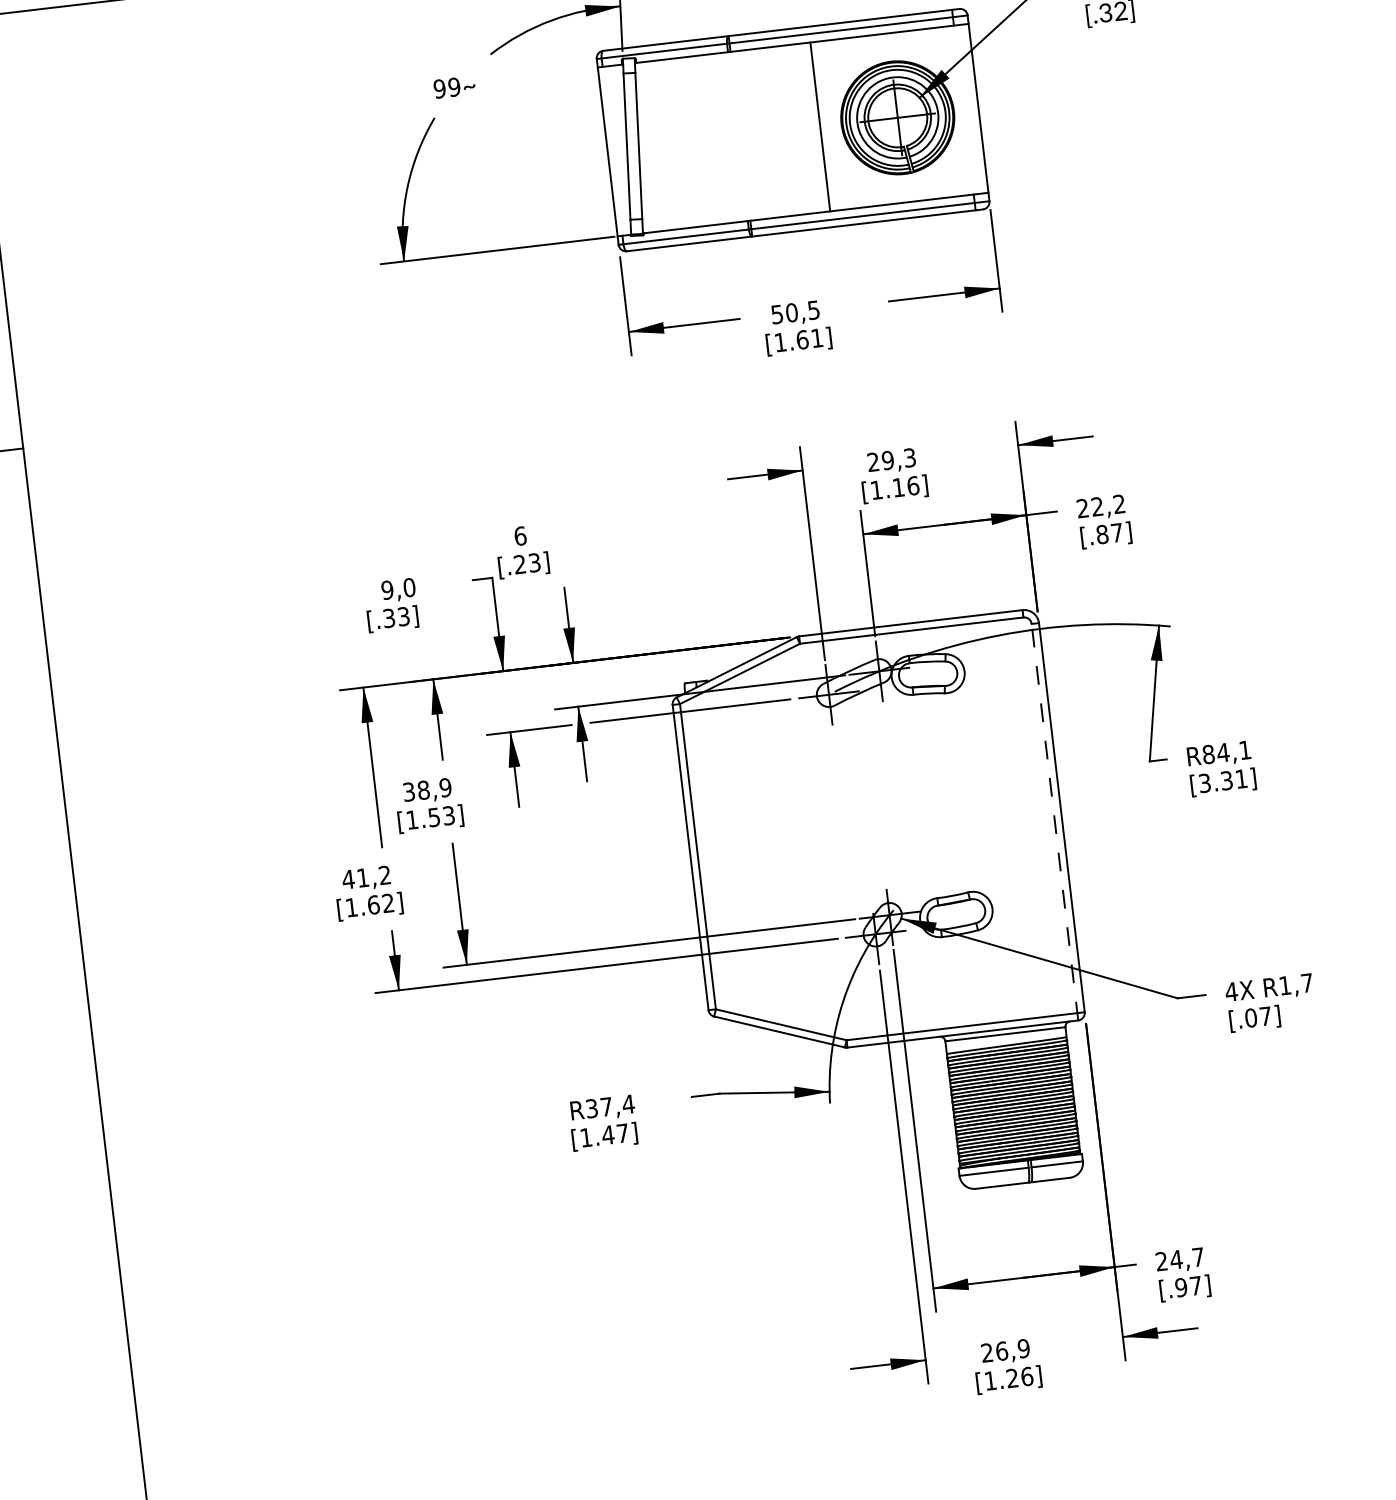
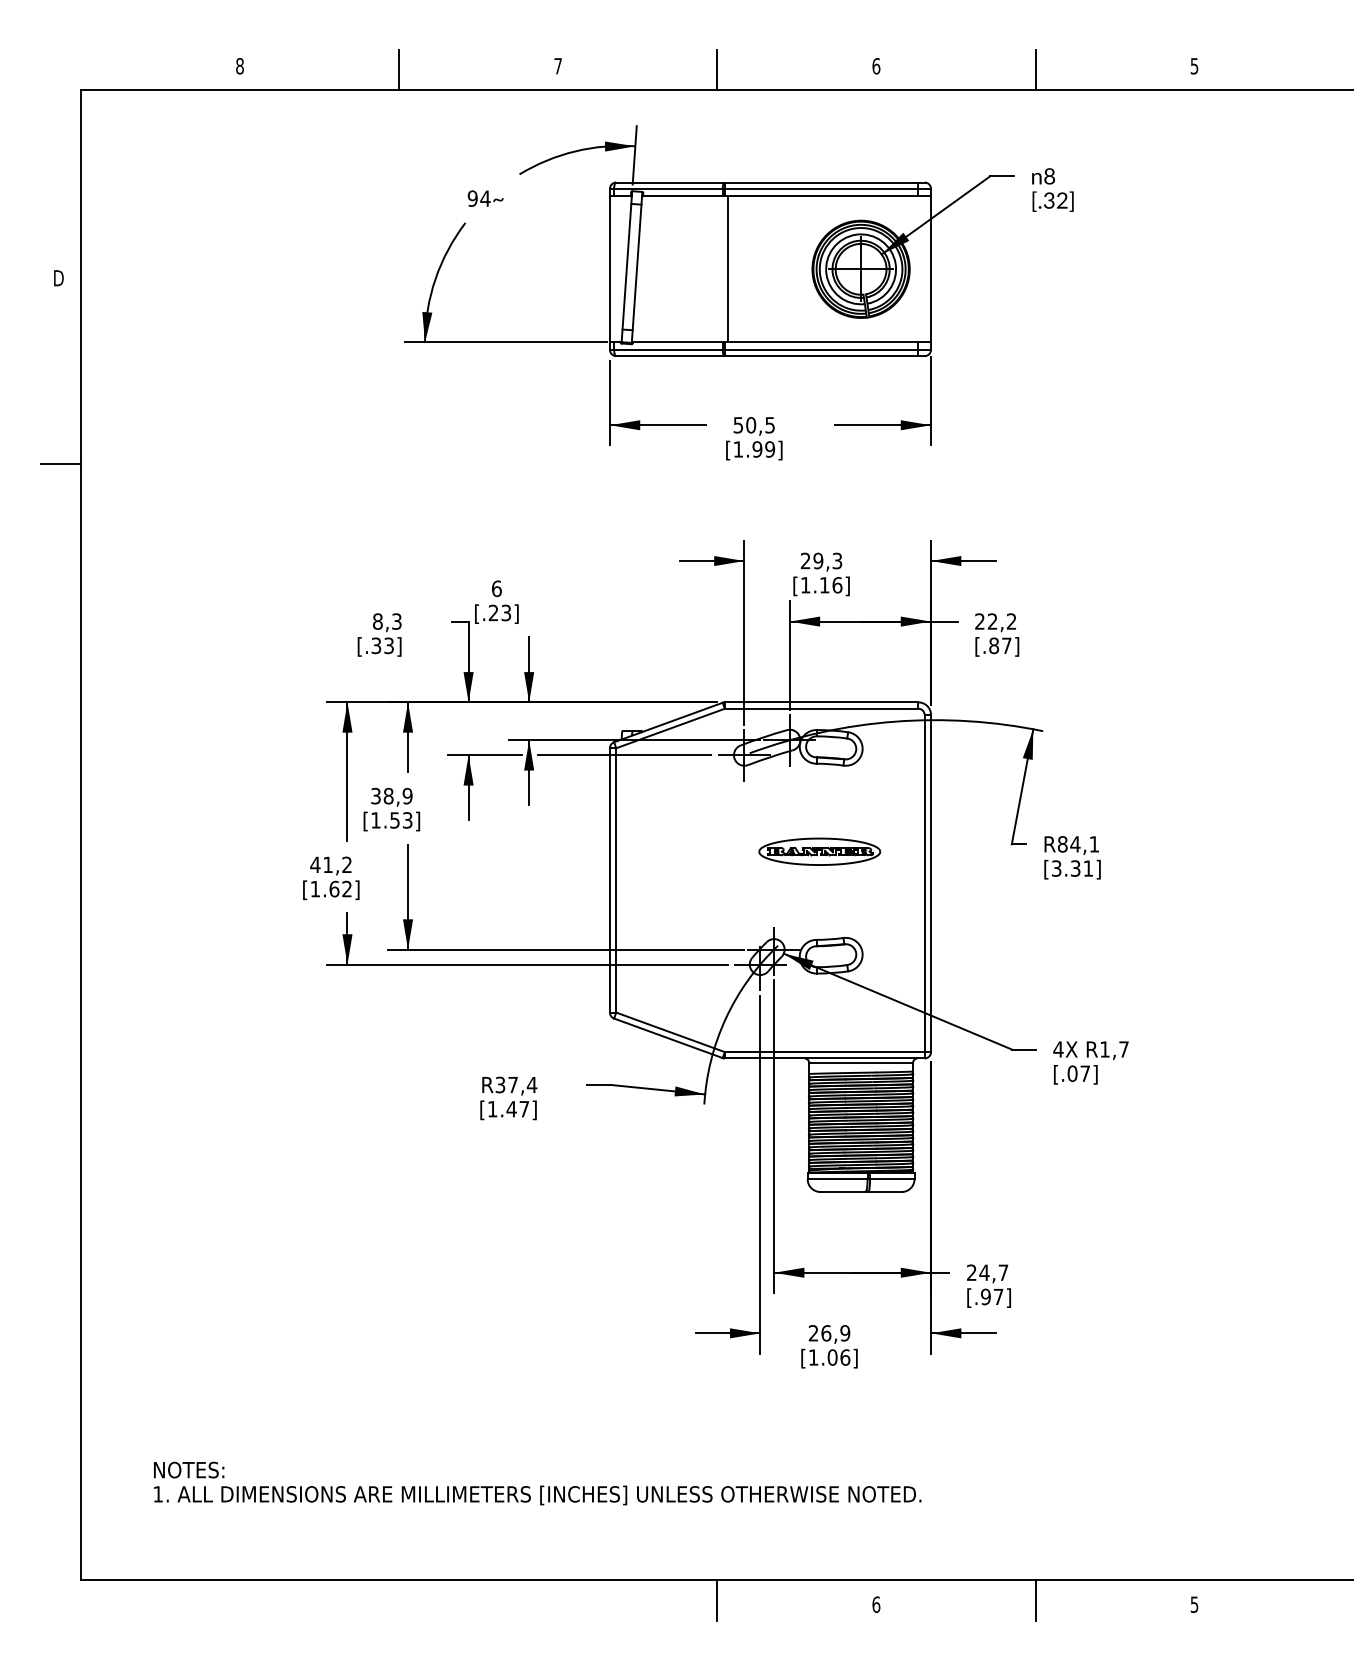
text: (454, 87) -> (485, 198), 99 -> 94
line: (820, 127) -> (728, 269), moved
text: (809, 339) -> (763, 449), [1.61] -> [1.99]
text: (397, 588) -> (386, 621), 9,0 -> 8,3
part: (928, 795) -> (819, 851), added
line: (1054, 821) -> (924, 886), dashed -> solid
text: (1012, 1378) -> (832, 1357), [1.26] -> [1.06]

